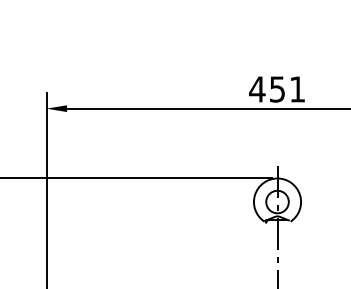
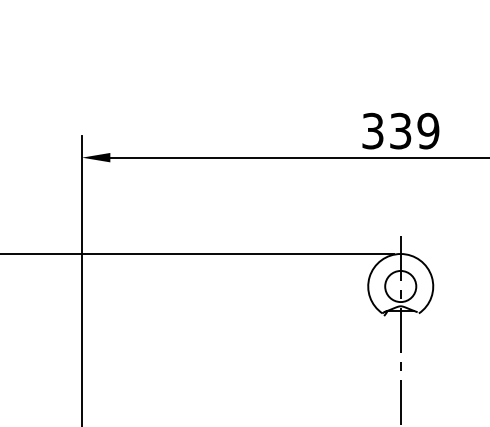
text: (277, 88) -> (400, 130), 451 -> 339

